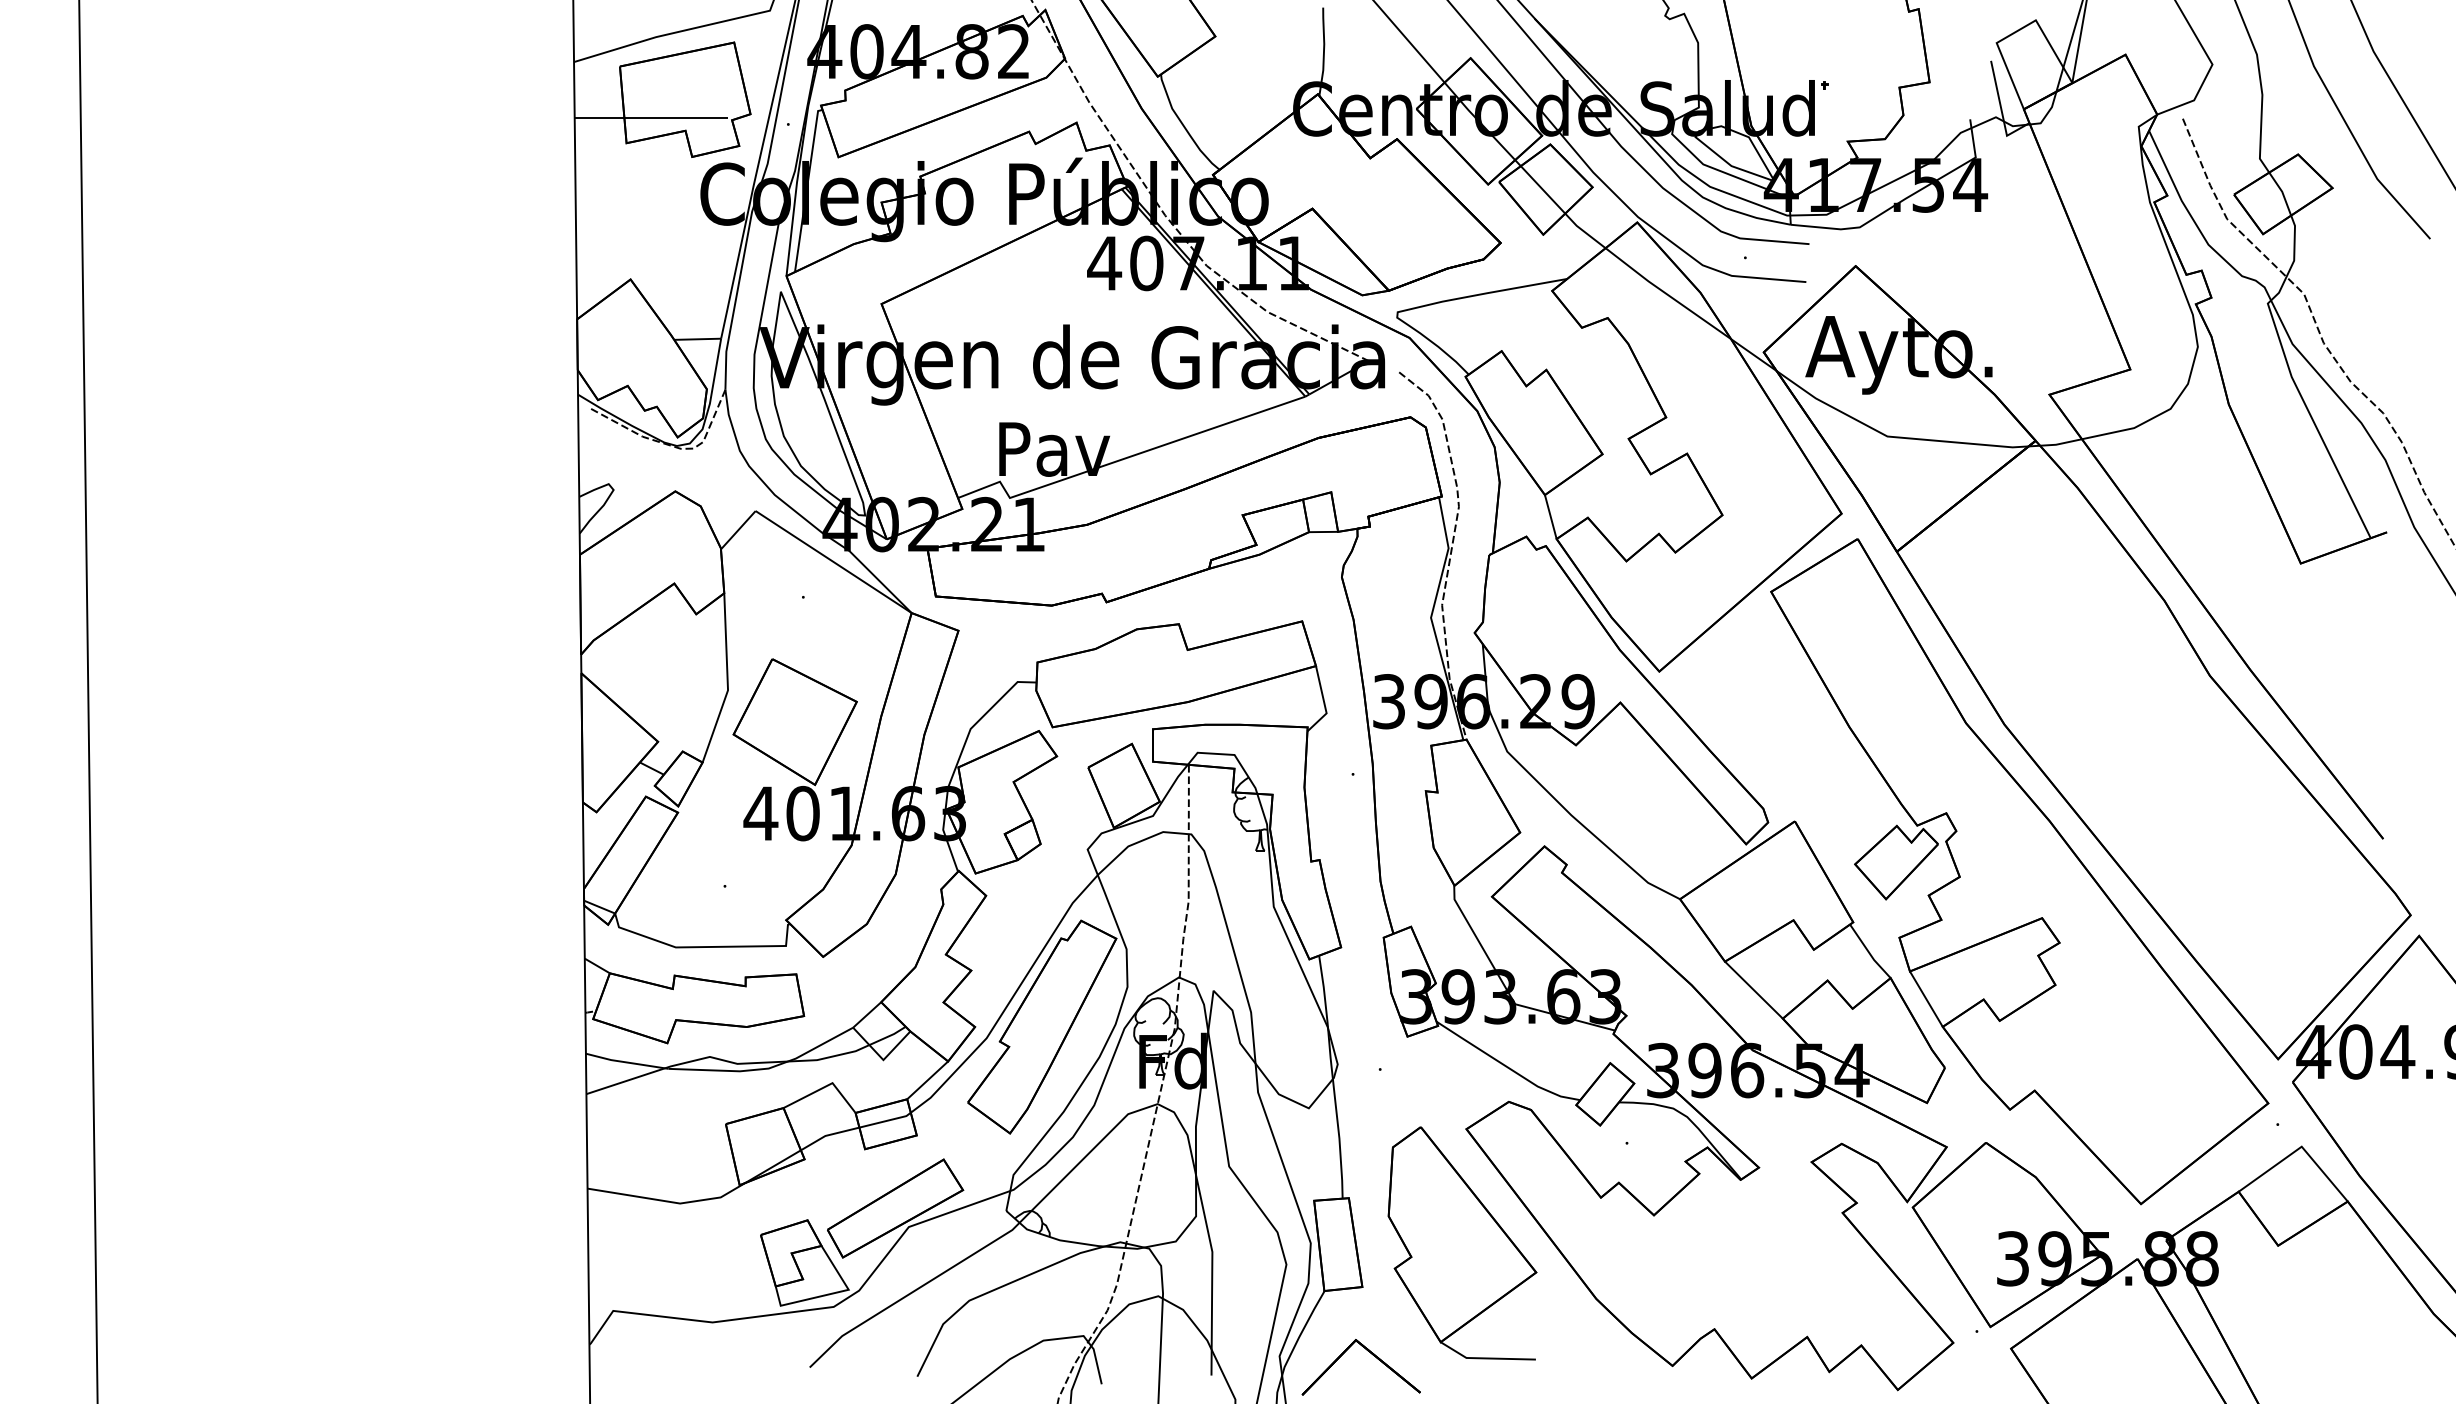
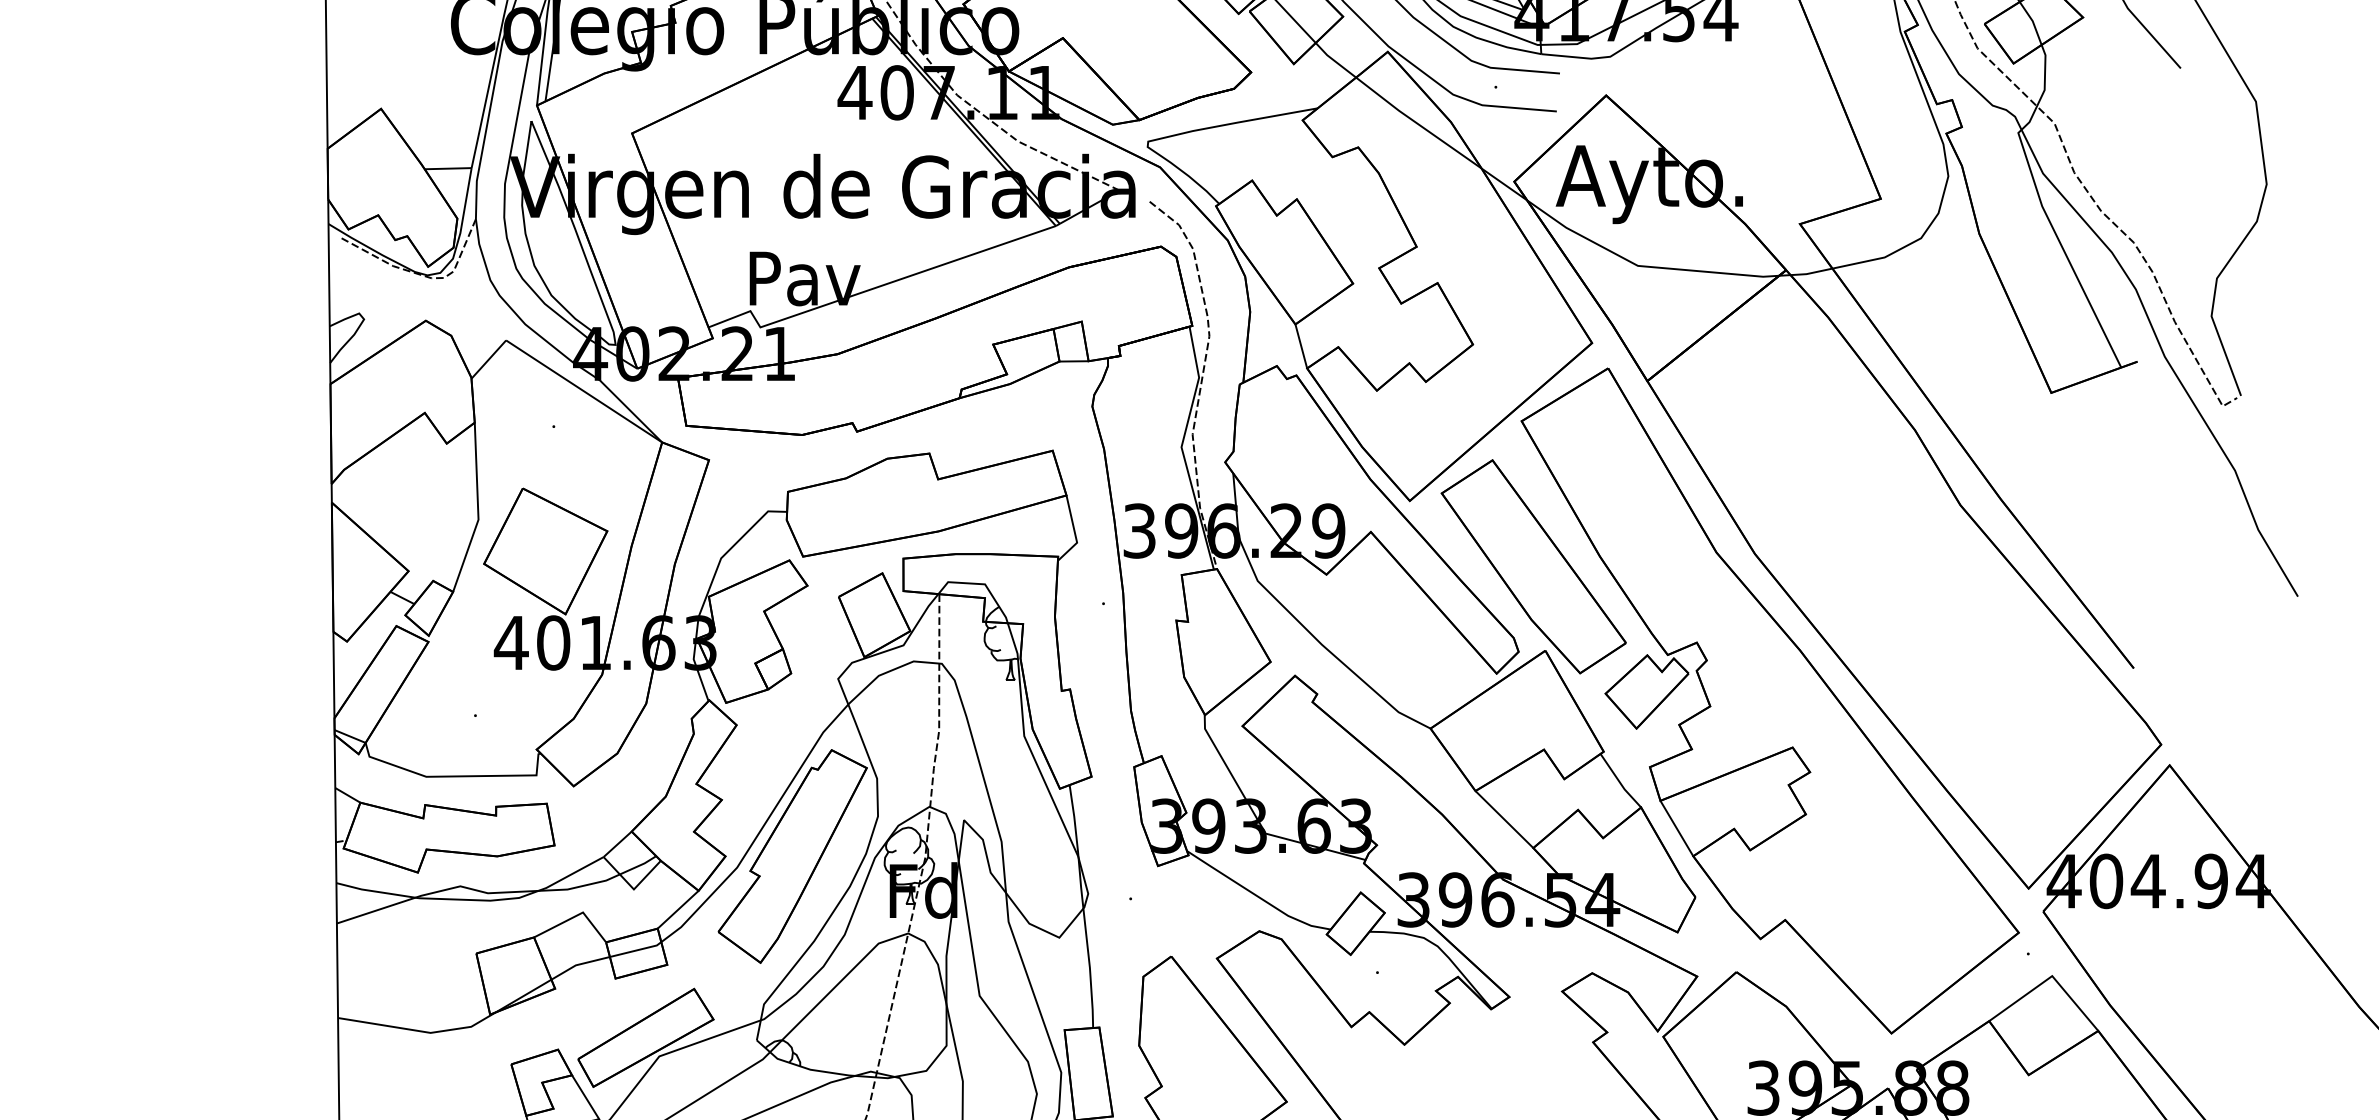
part: (1783, 736) -> (1534, 565), added

